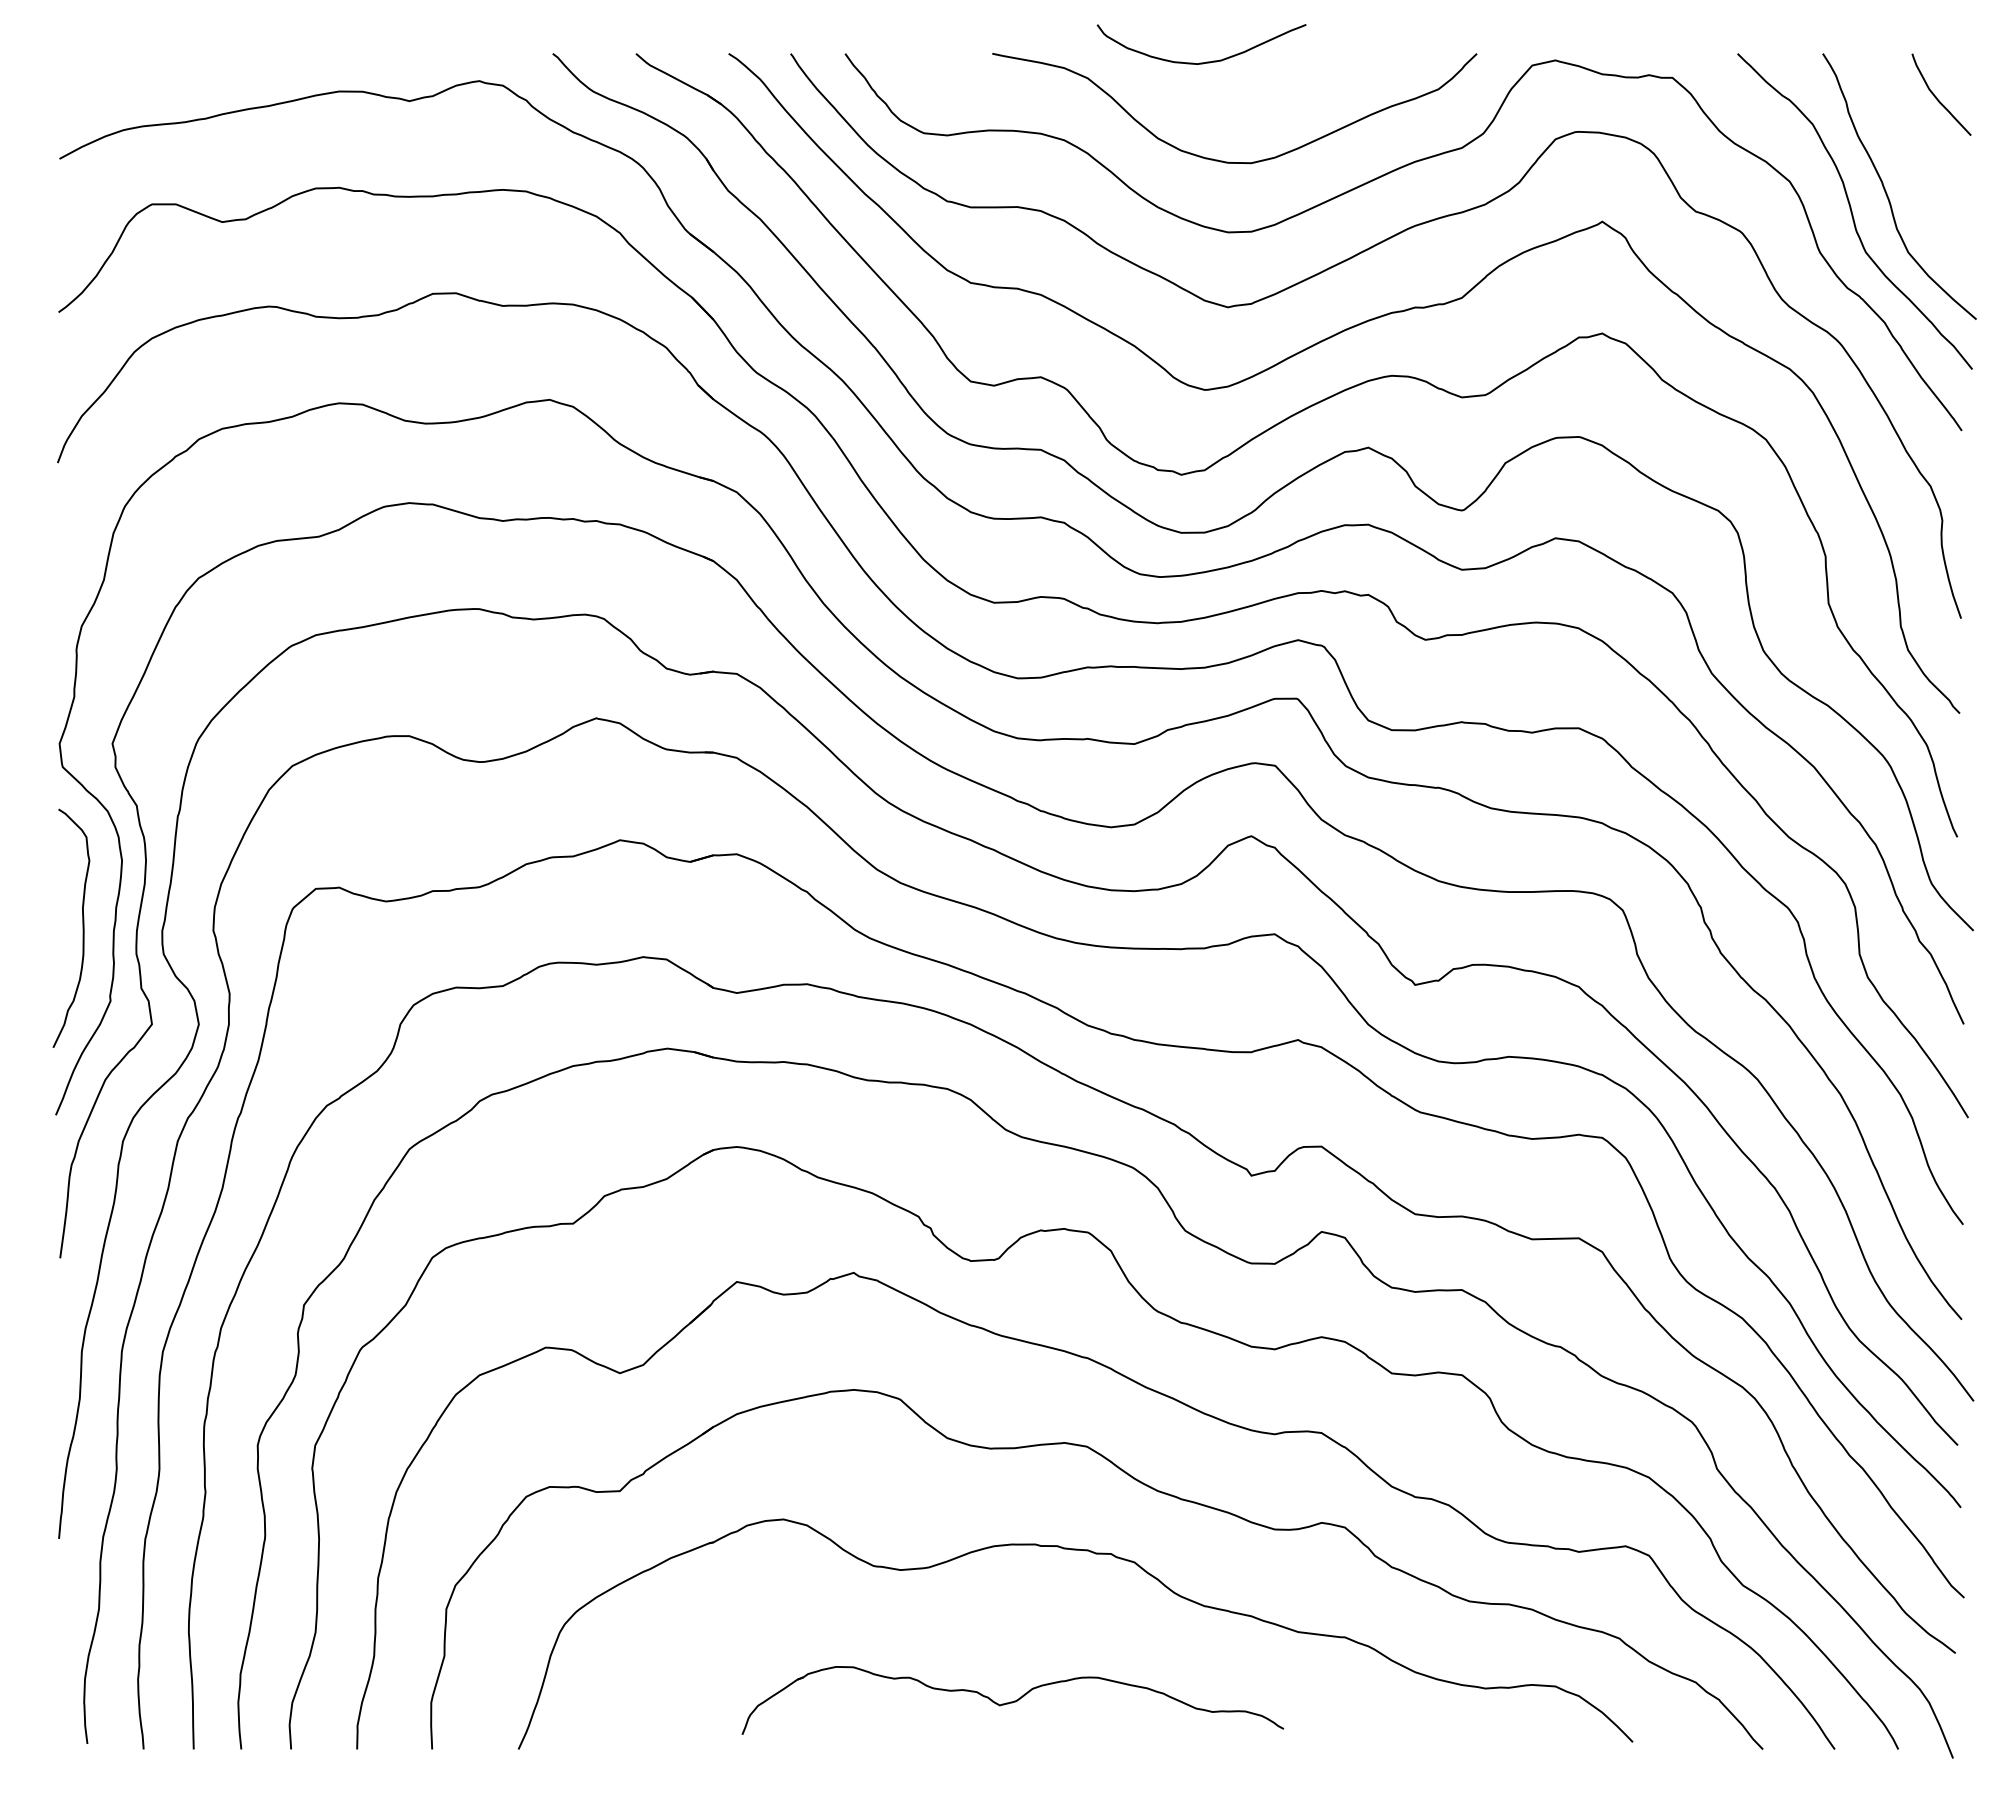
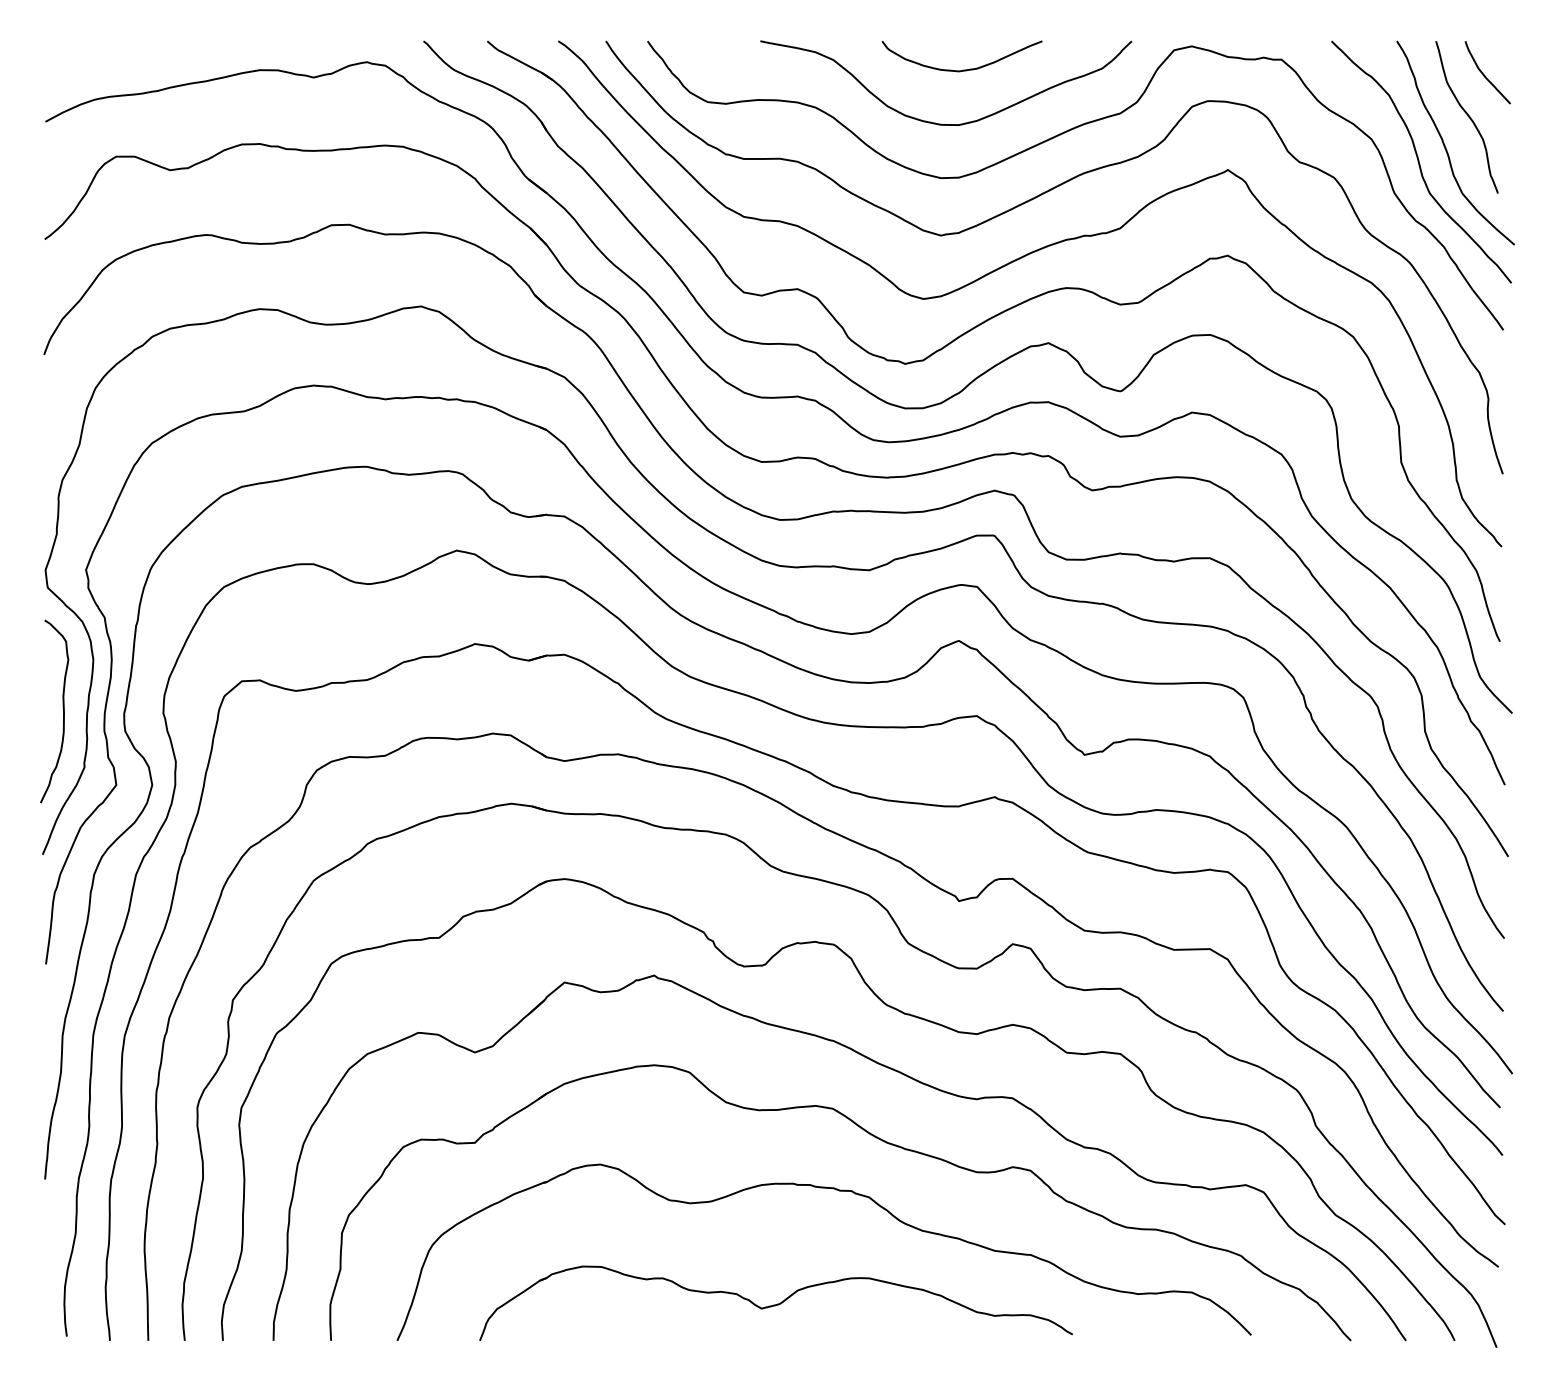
curve: (1206, 61) -> (965, 69), moved
curve: (1915, 151) -> (1467, 116), added
part: (1012, 1700) -> (775, 1303), size x1.43

